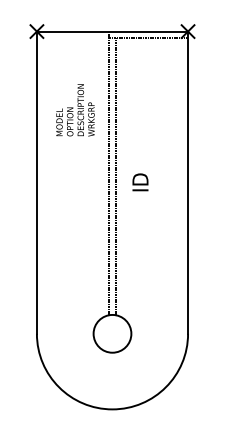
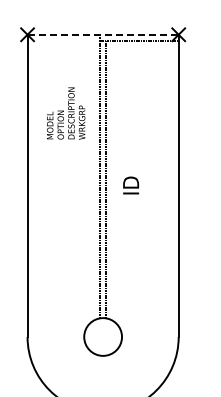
line: (112, 31) -> (103, 34), solid -> dashed

